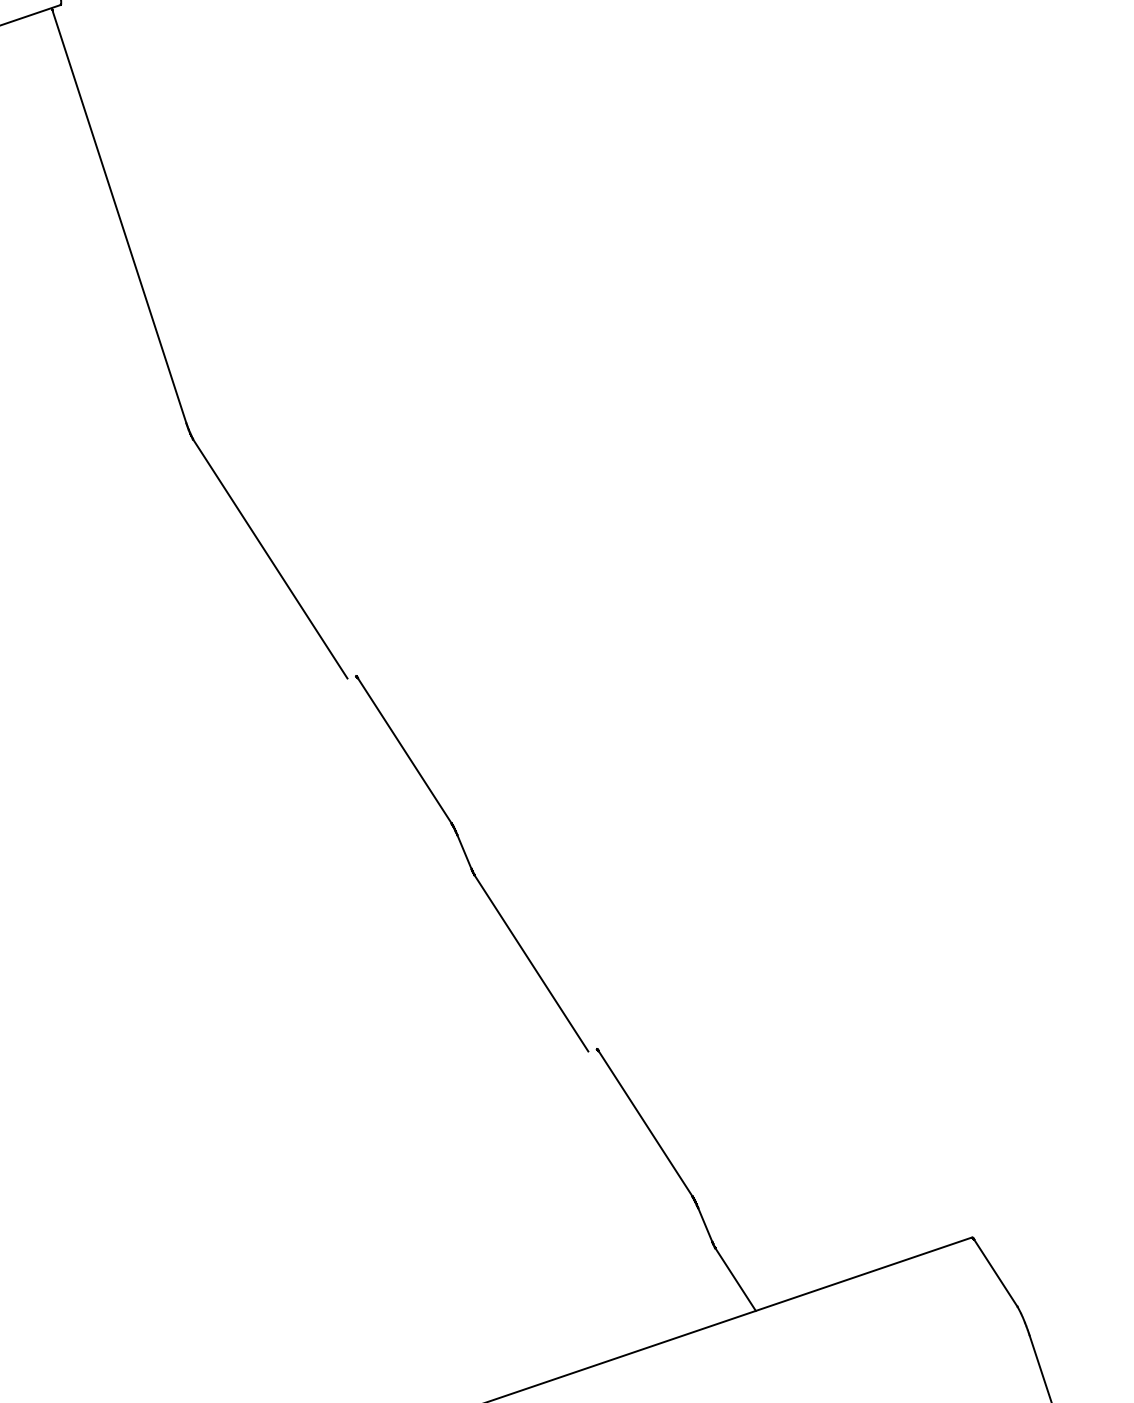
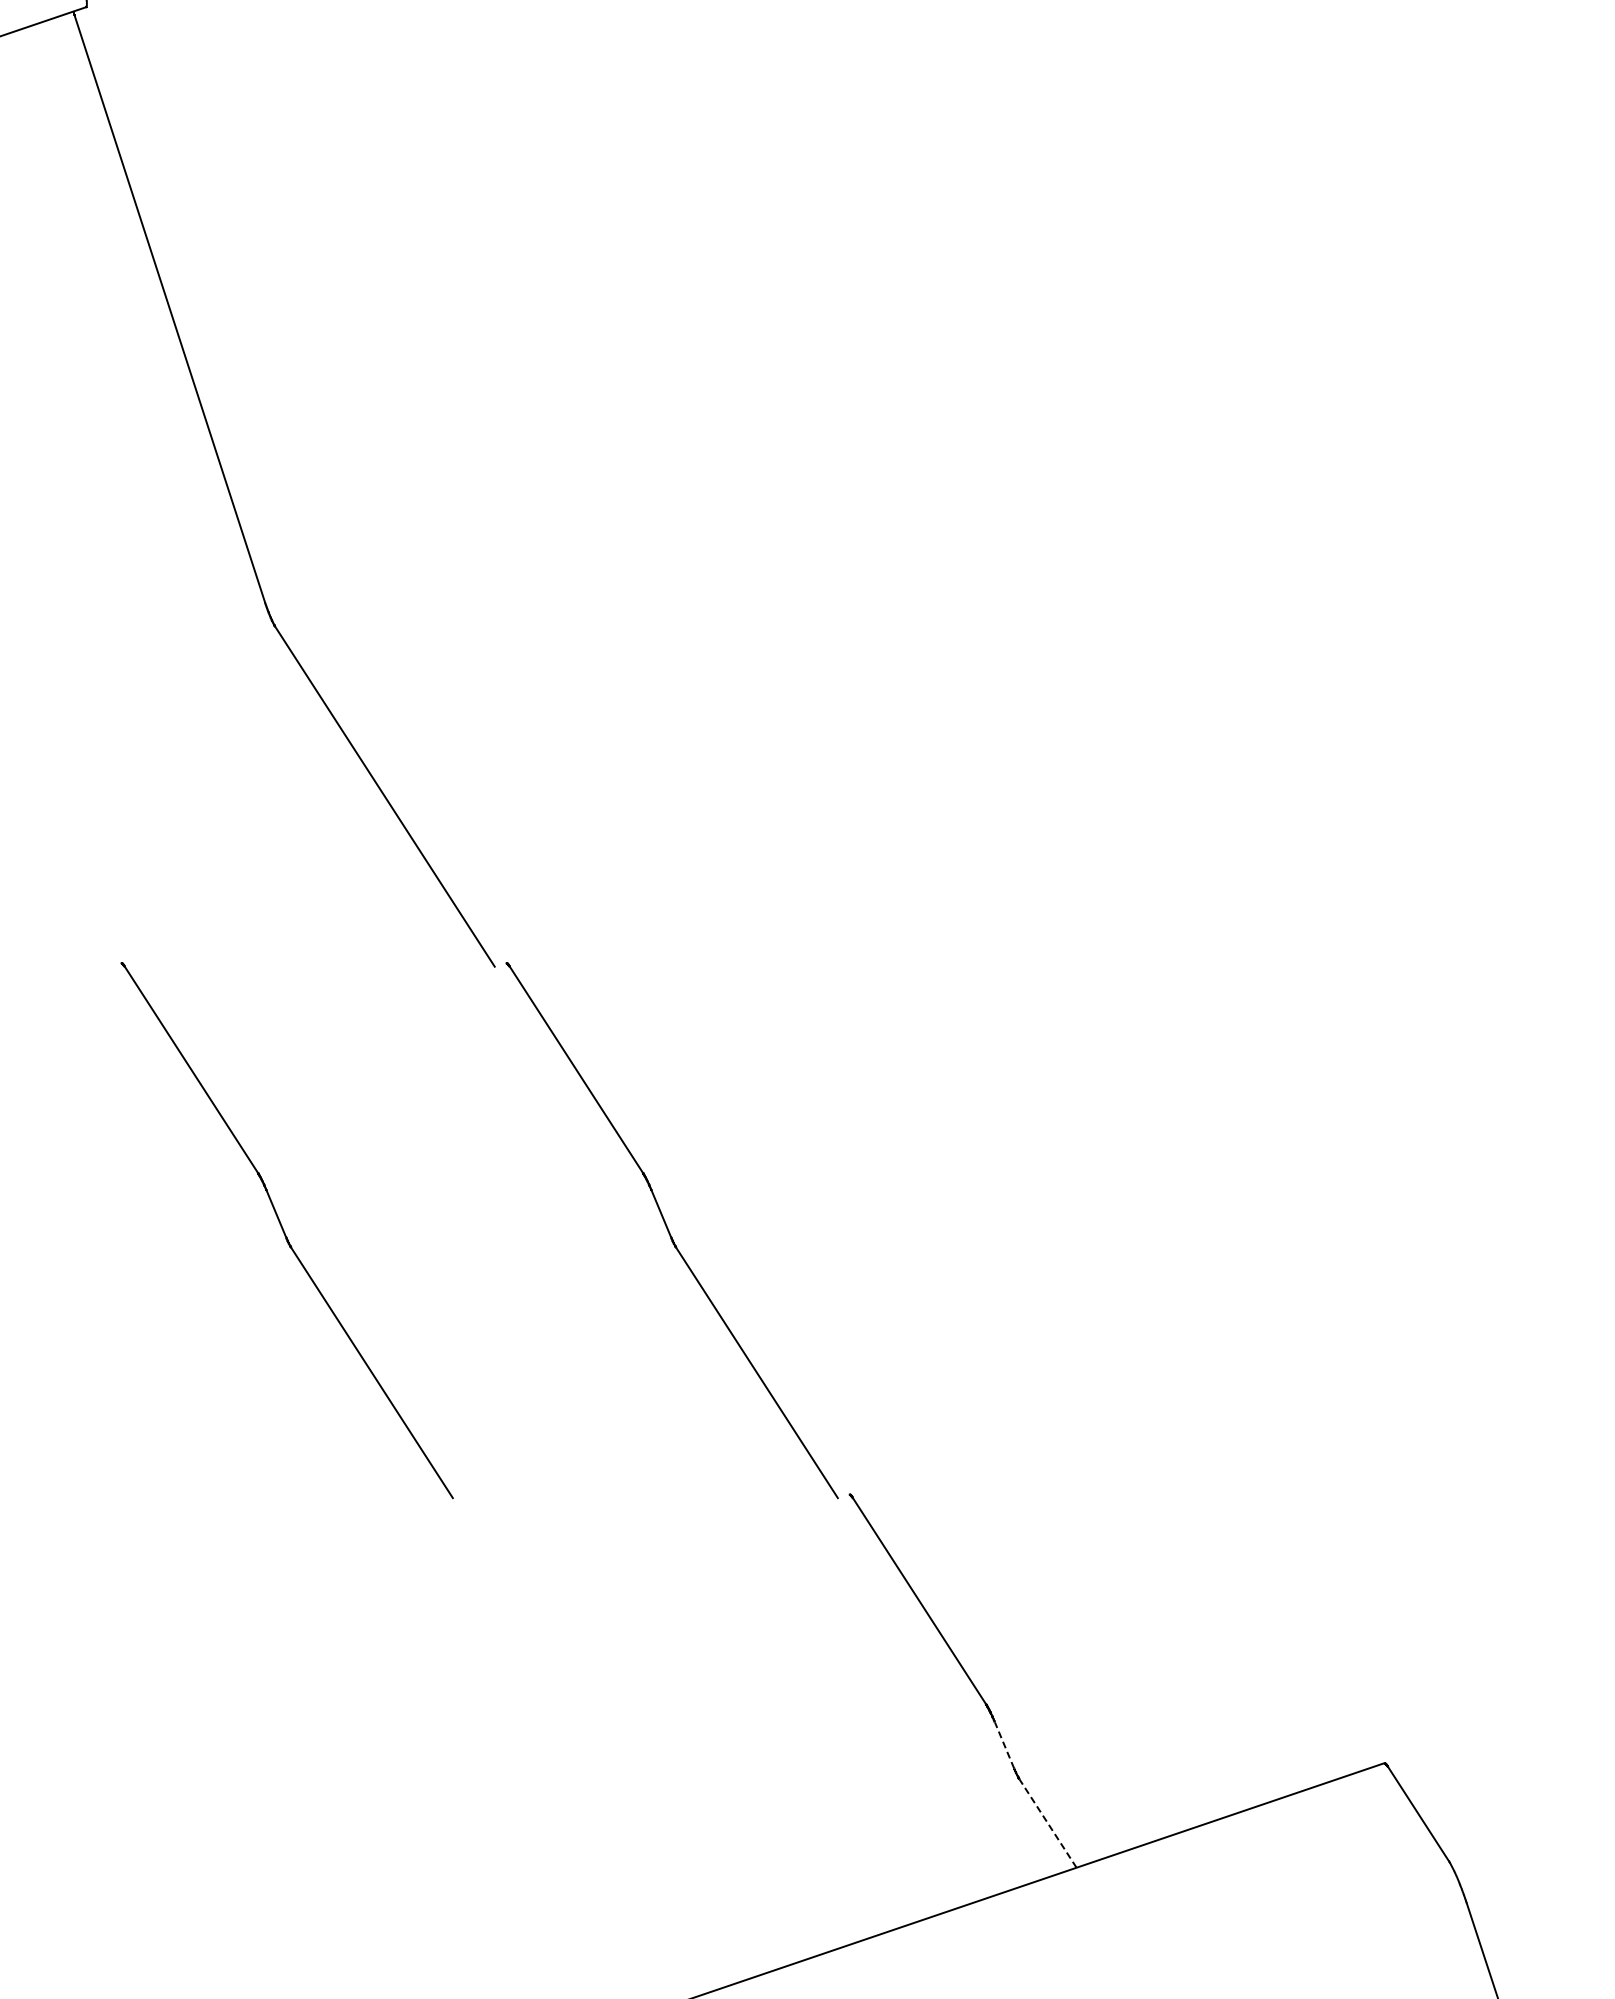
part: (201, 863) -> (286, 1230), added
line: (705, 1225) -> (1004, 1745), solid -> dashed
line: (736, 1279) -> (1048, 1823), solid -> dashed

